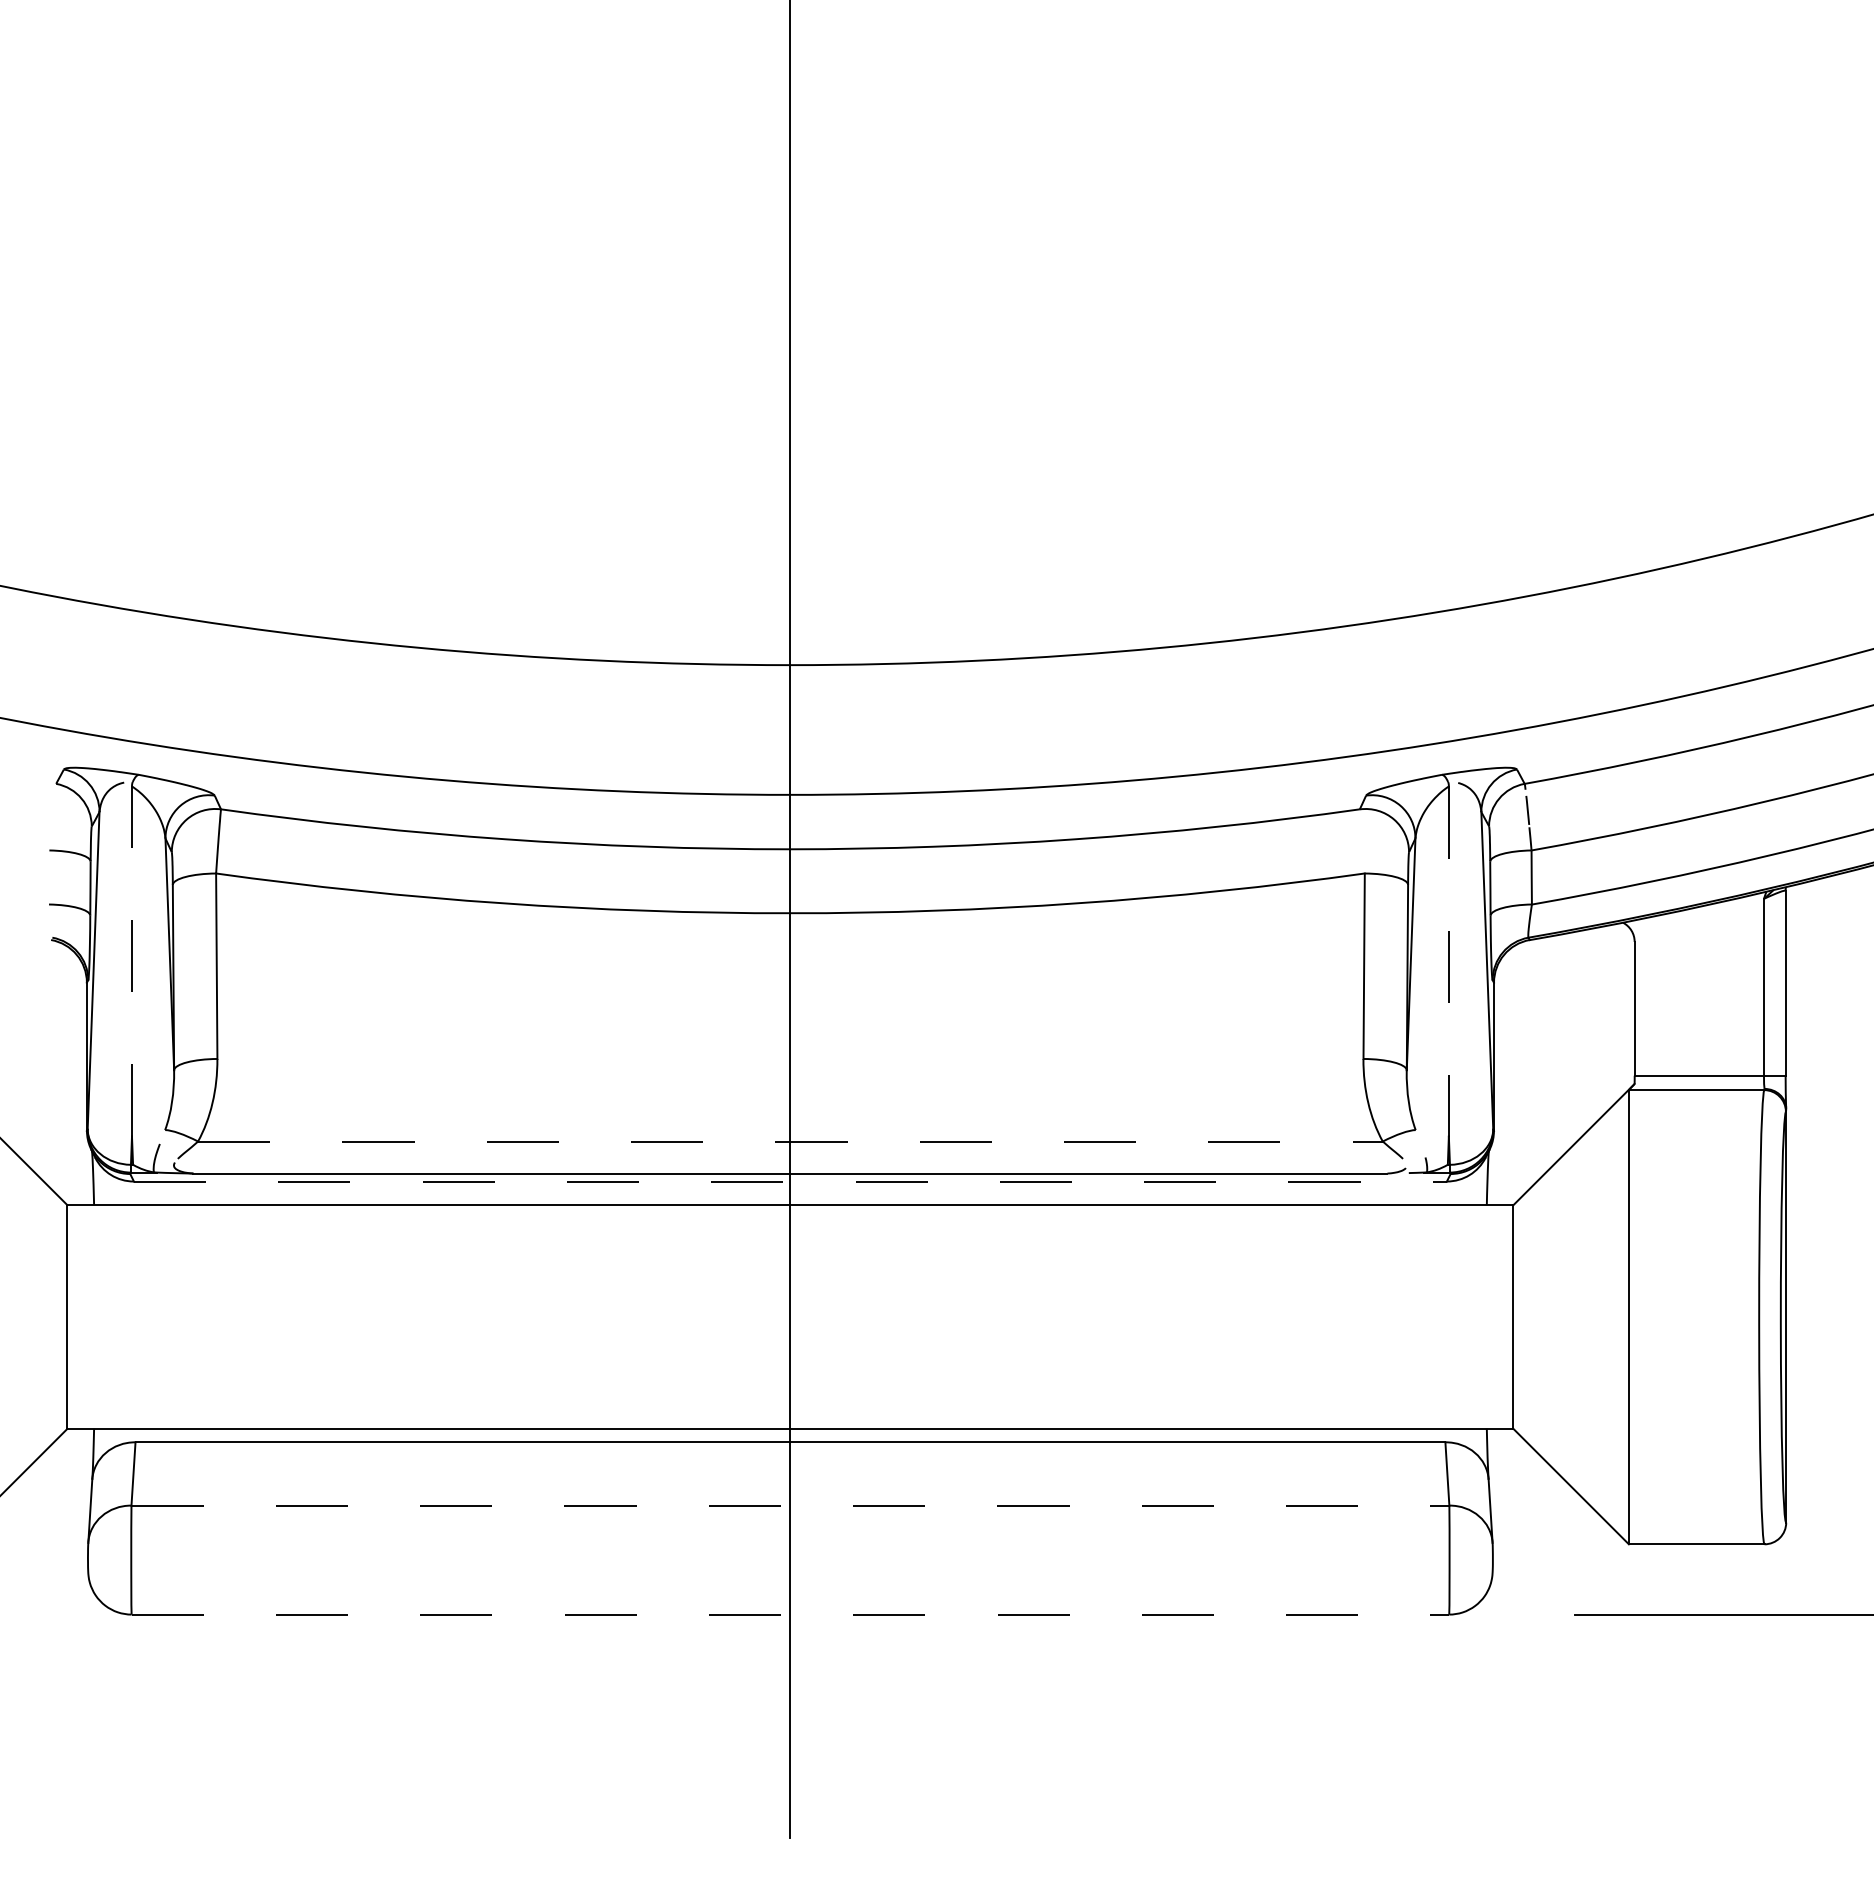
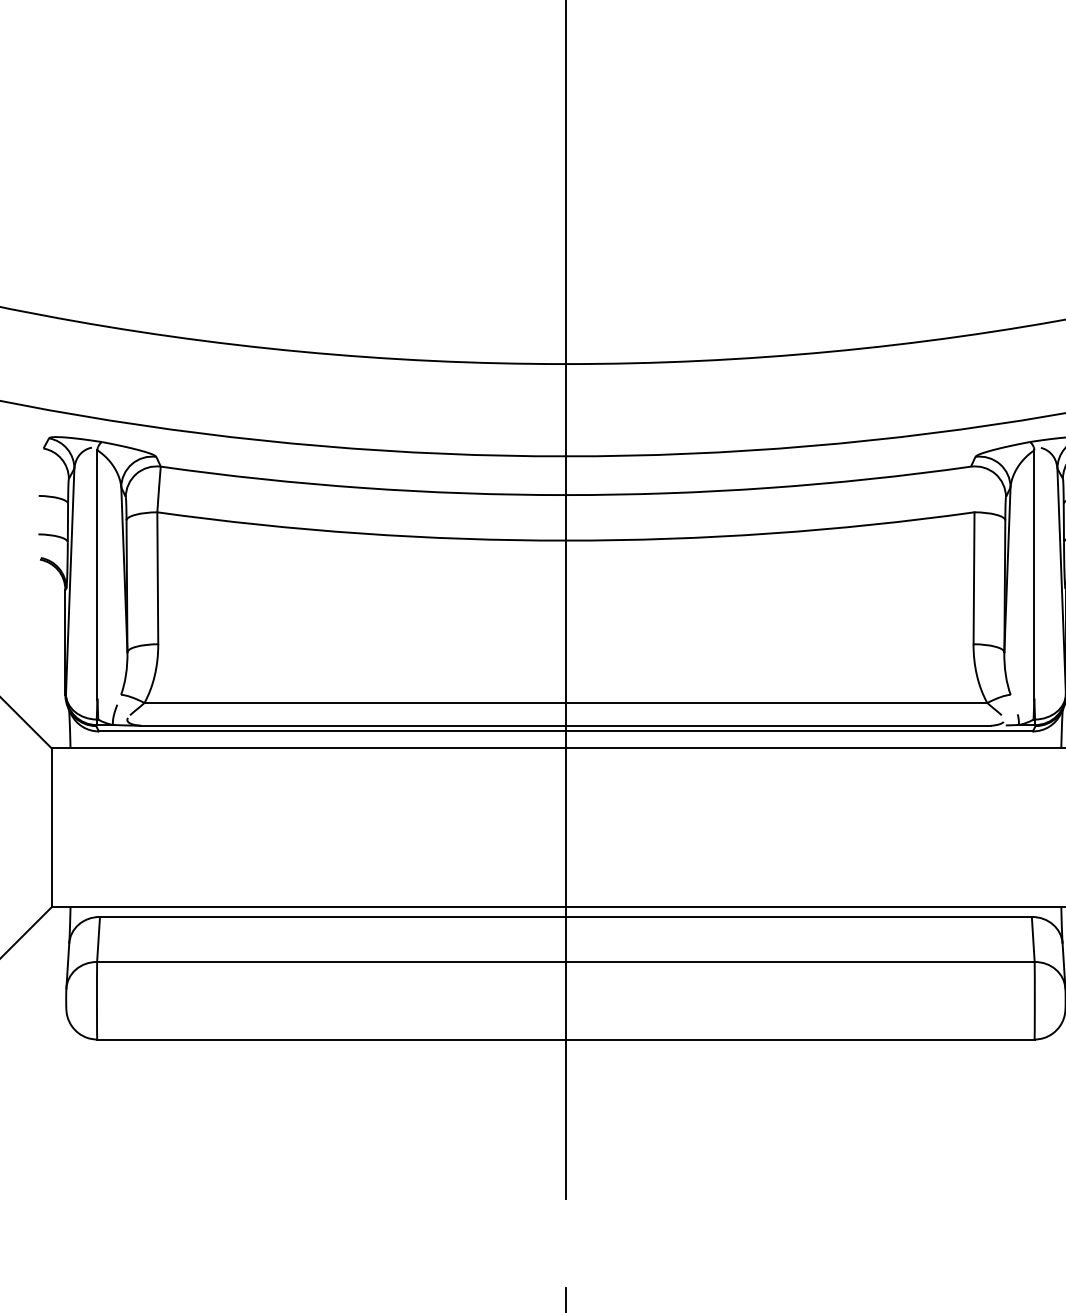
line: (131, 961) -> (97, 574), dashed -> solid
line: (1448, 962) -> (1034, 575), dashed -> solid
line: (790, 1141) -> (565, 702), dashed -> solid
line: (790, 1181) -> (565, 731), dashed -> solid
line: (790, 1505) -> (565, 961), dashed -> solid
line: (790, 1614) -> (565, 1039), dashed -> solid

